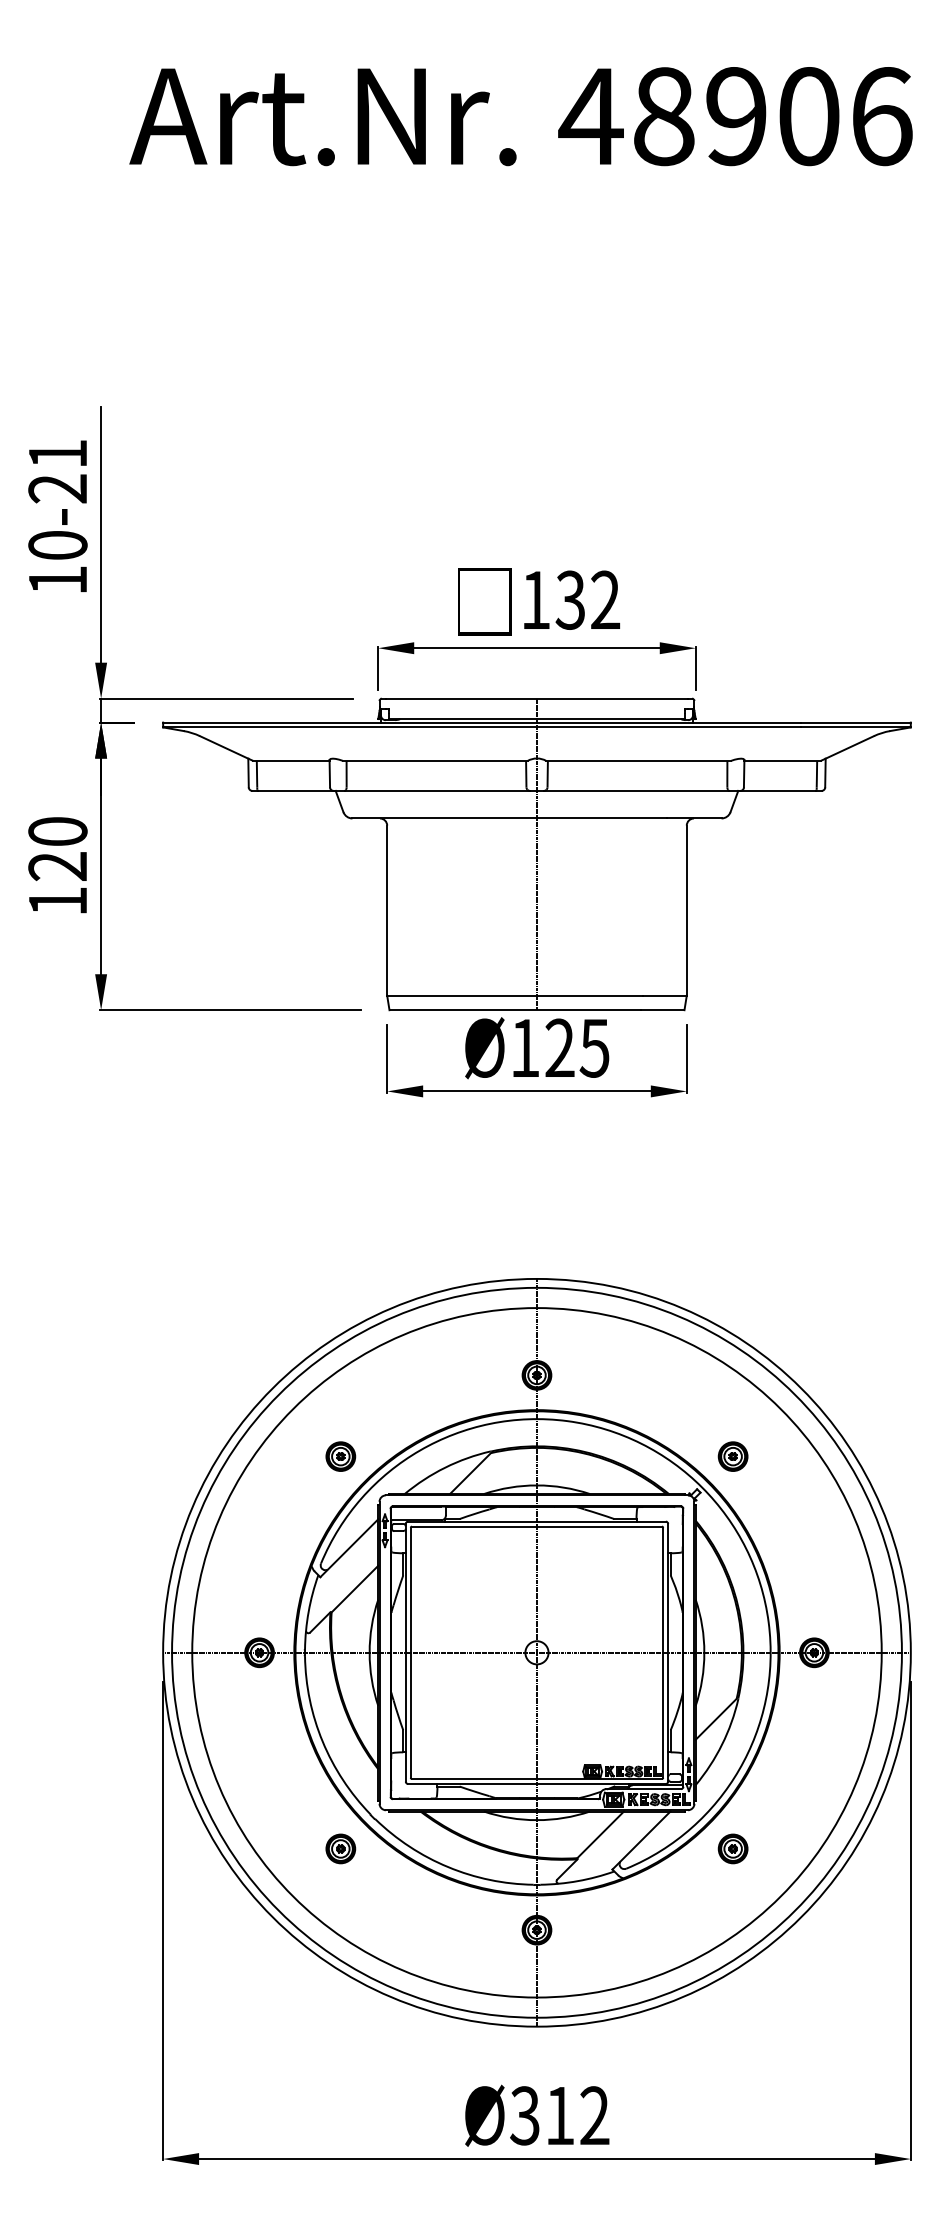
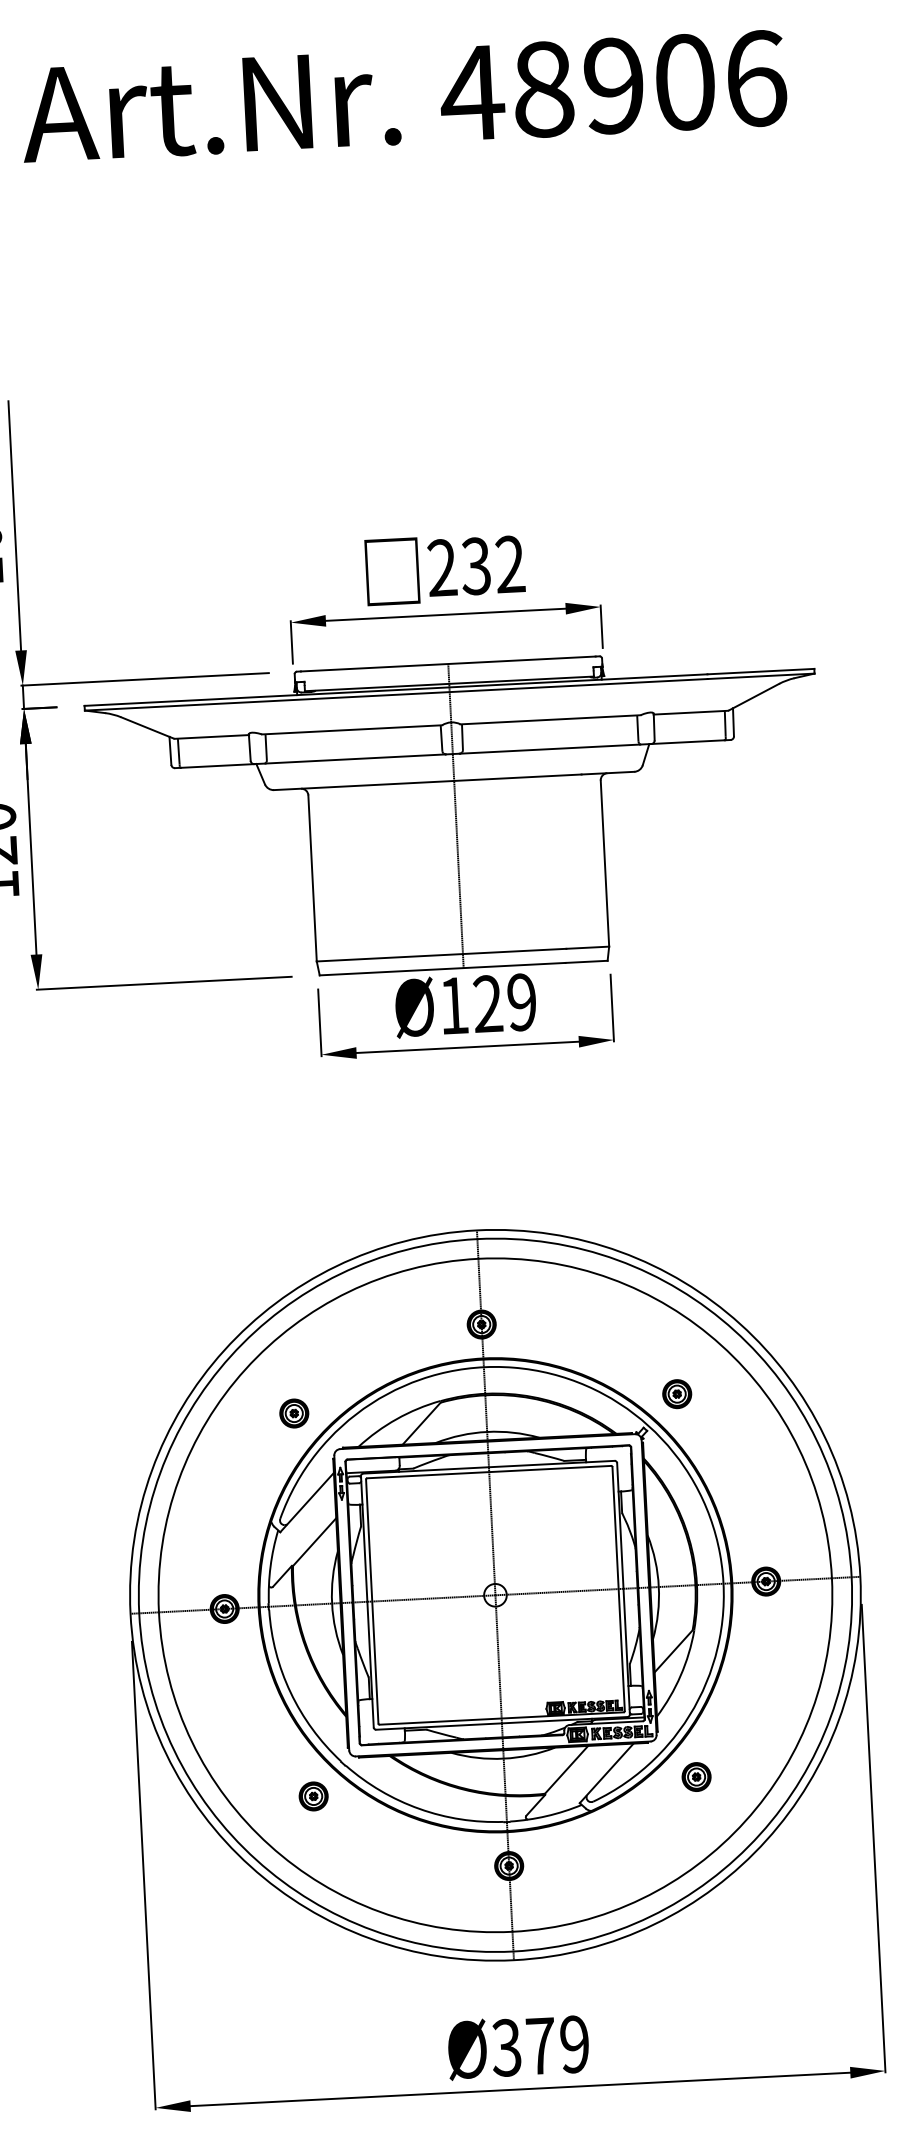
text: (535, 599) -> (441, 567), 132 -> 232
text: (594, 1047) -> (521, 1001), Ø125 -> Ø129
text: (577, 2115) -> (557, 2044), Ø312 -> Ø379

